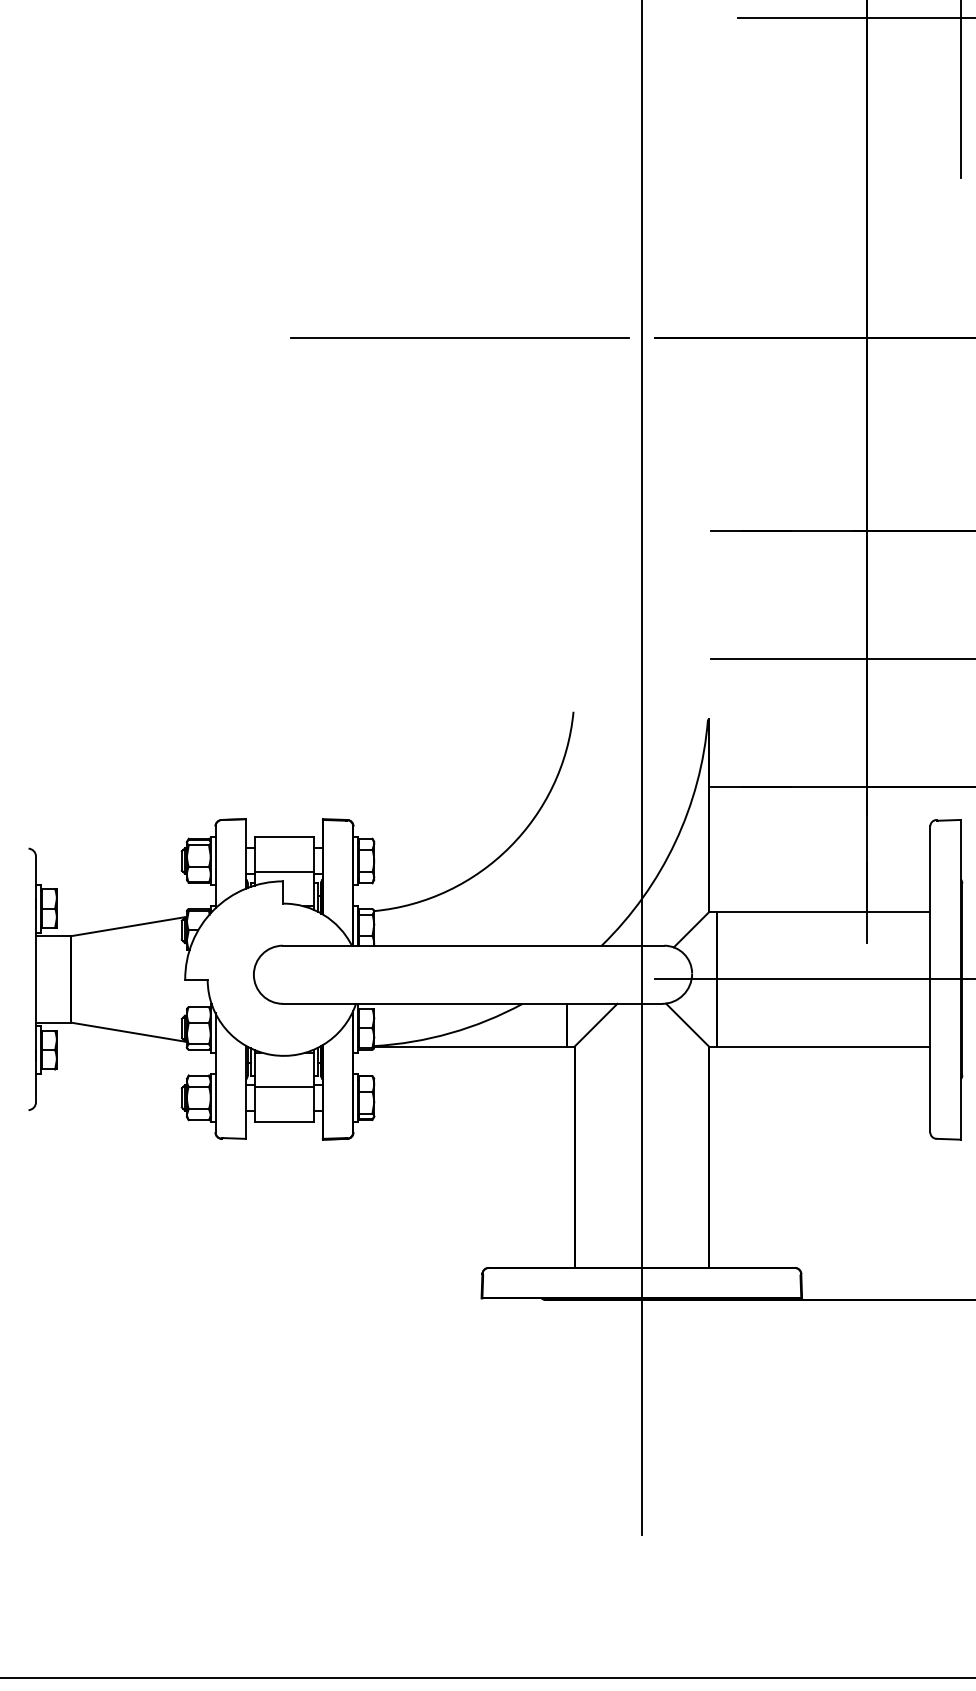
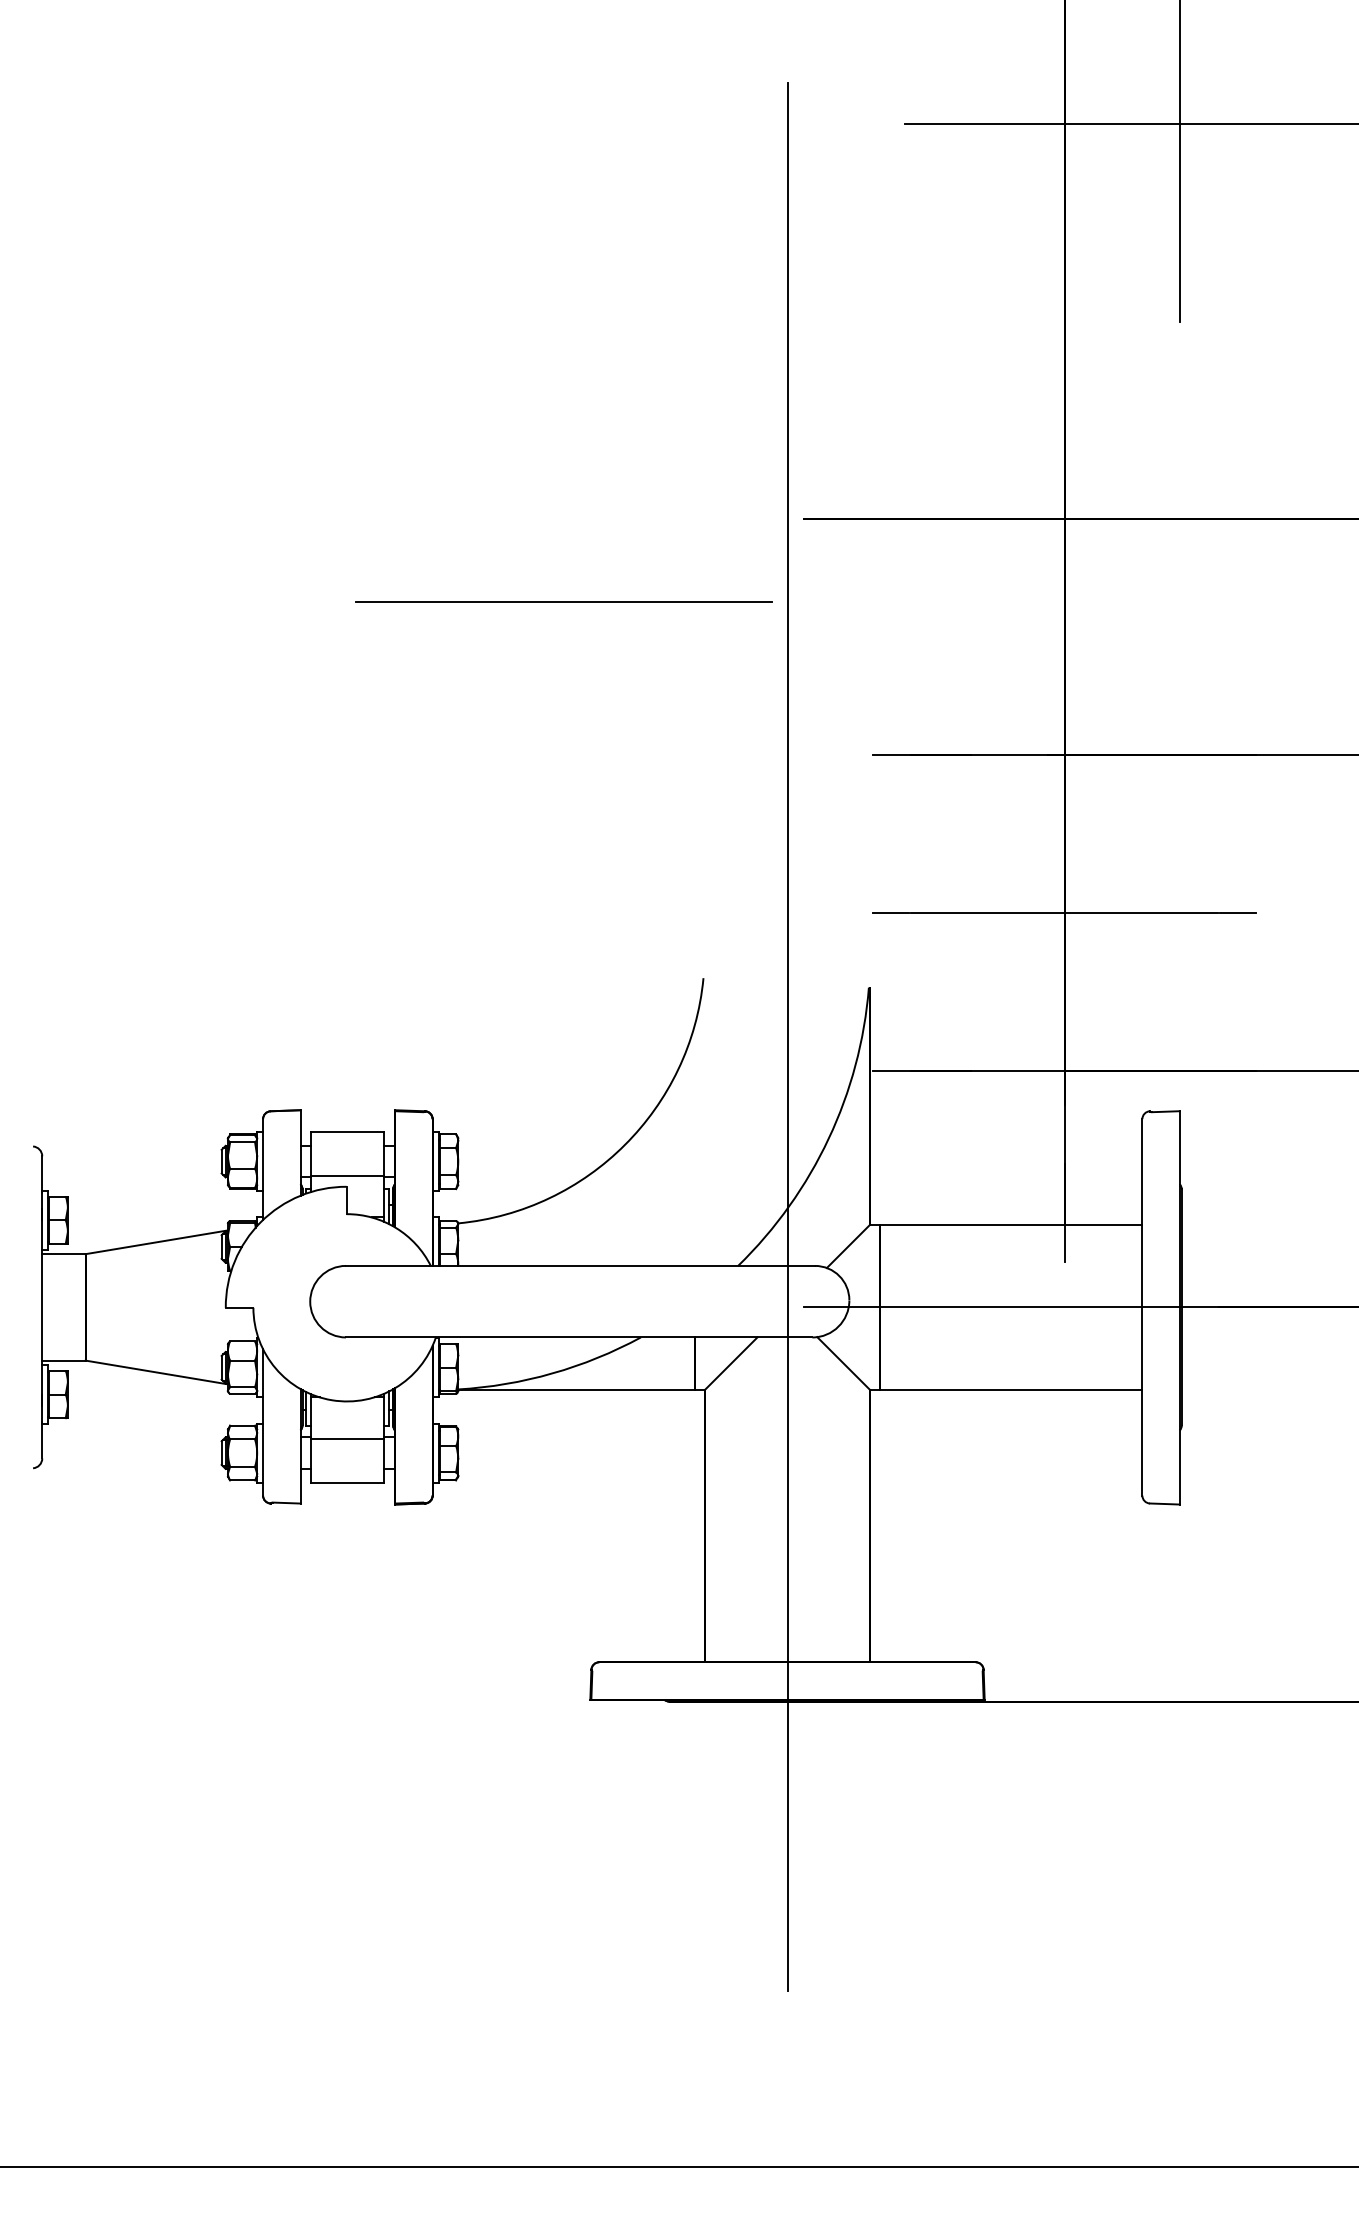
line: (459, 338) -> (563, 601), moved

